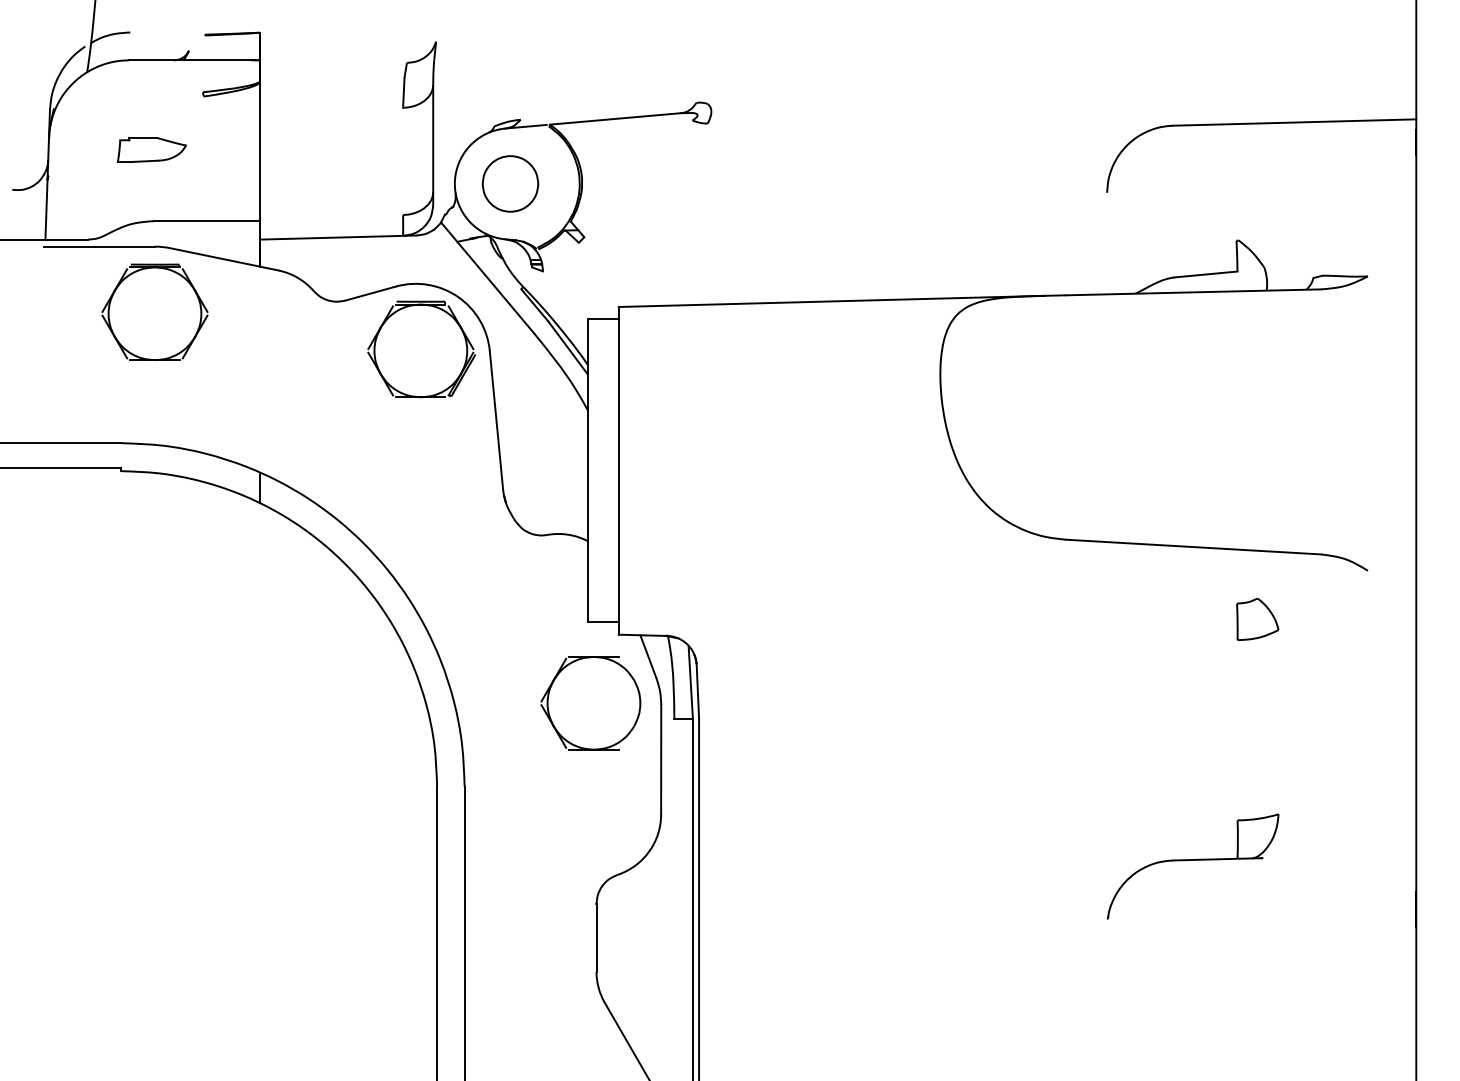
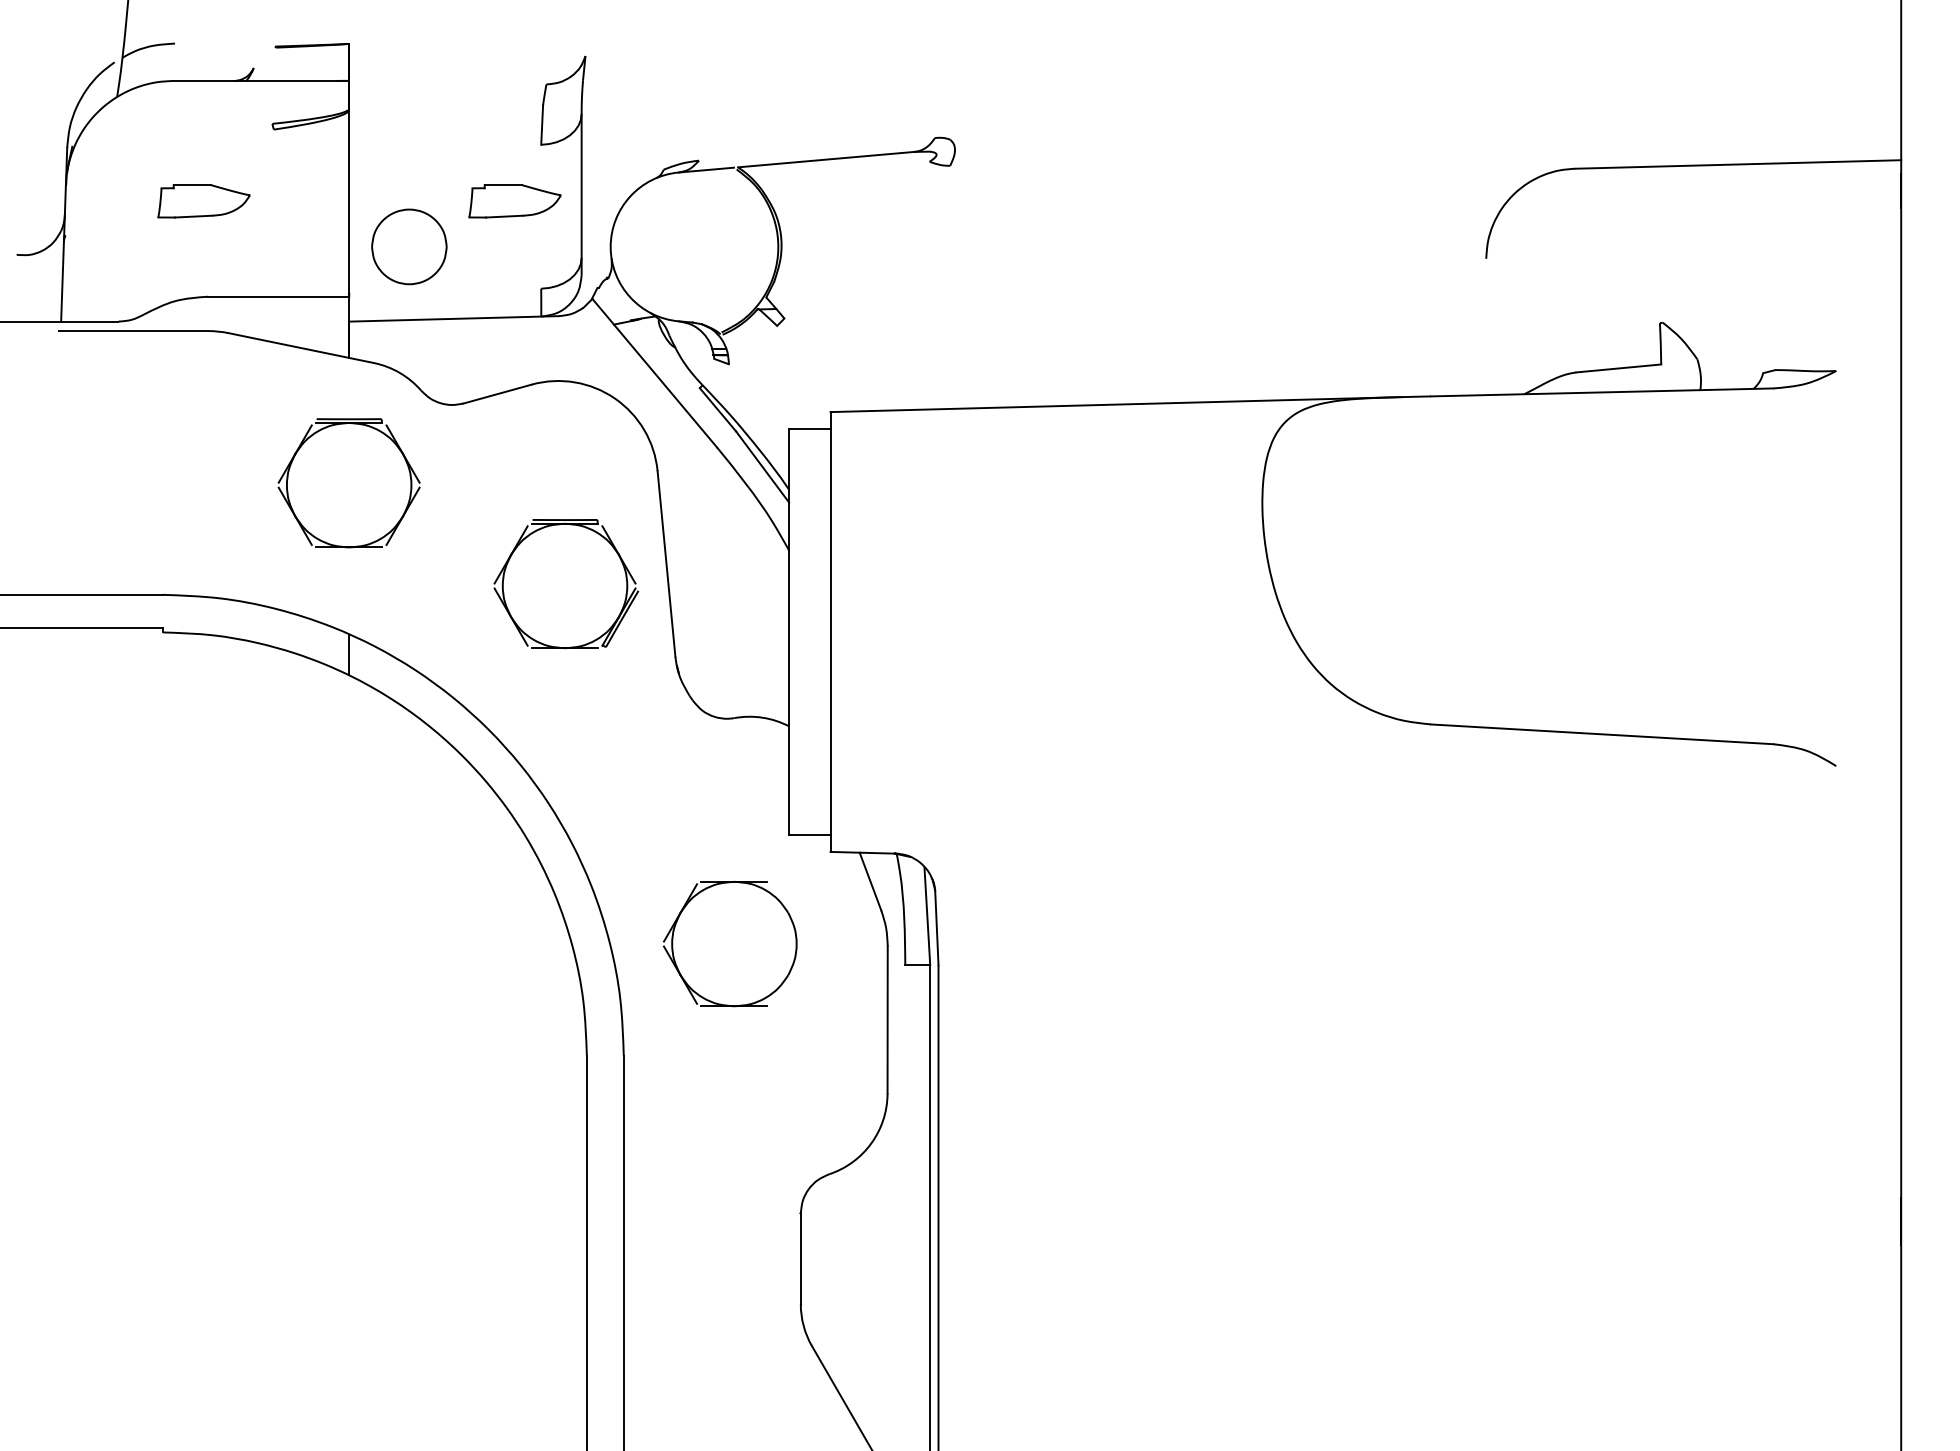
part: (383, 150) -> (514, 201), added
part: (510, 183) -> (409, 246), moved
part: (154, 312) -> (348, 483), moved
part: (421, 349) -> (566, 584), moved
part: (1257, 619) -> (1688, 831), removed
part: (590, 703) -> (729, 944), moved
part: (1193, 860) -> (1601, 1155), removed

